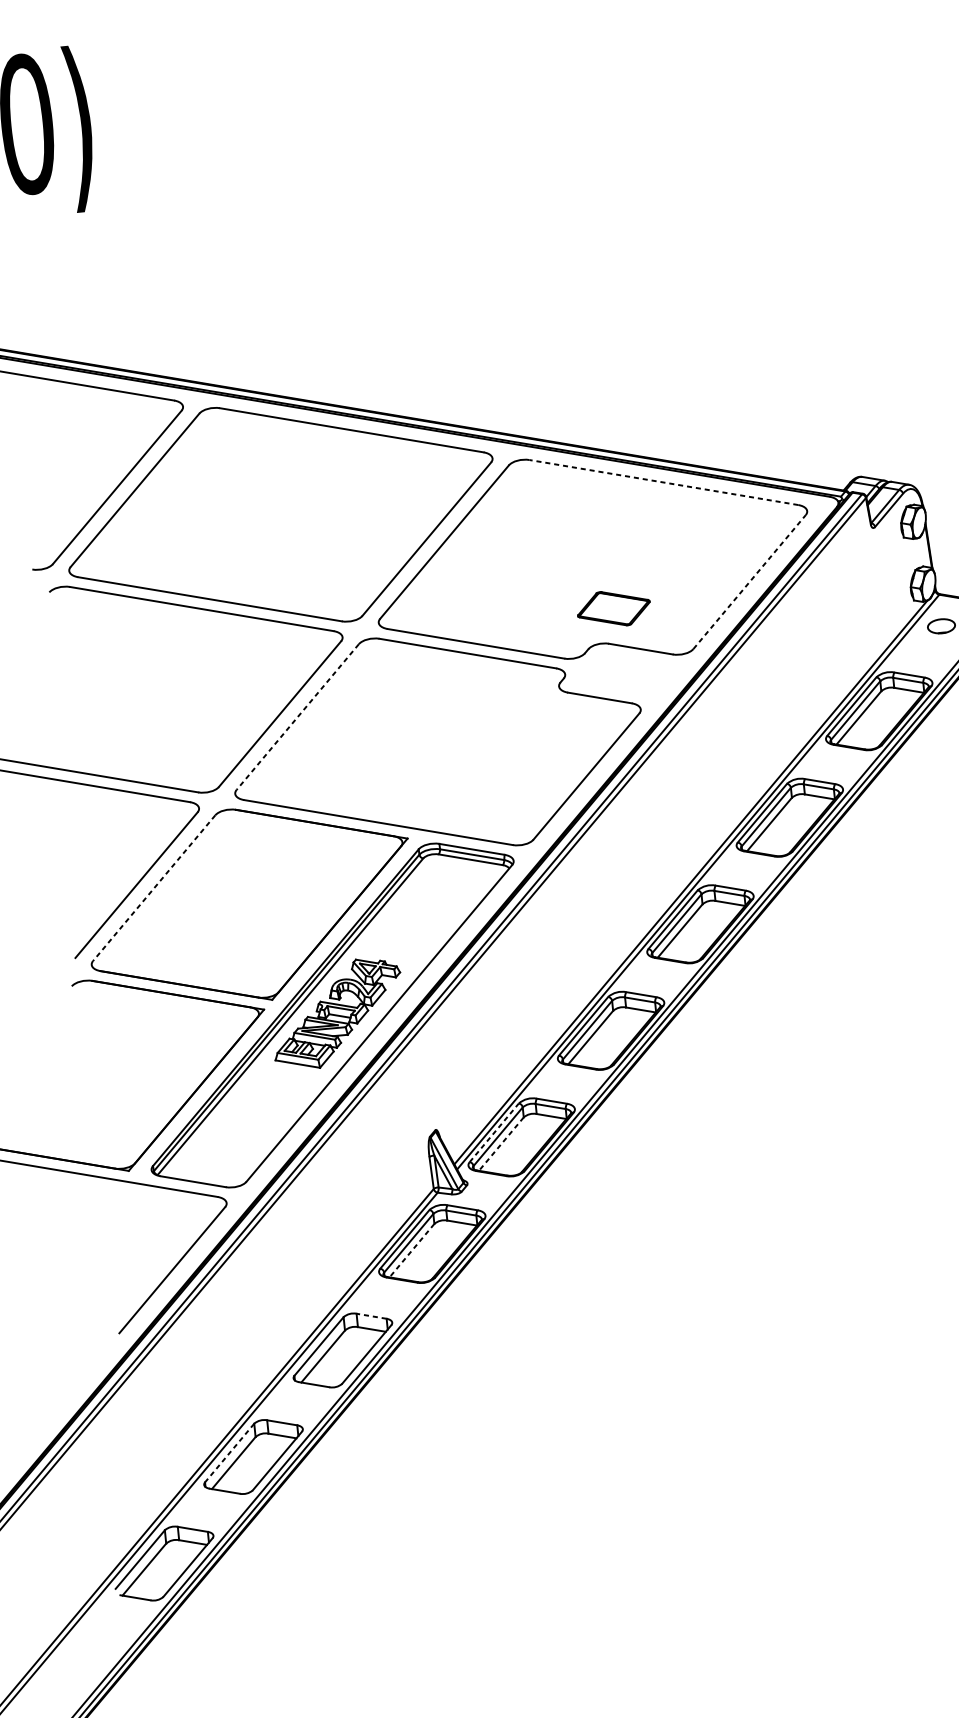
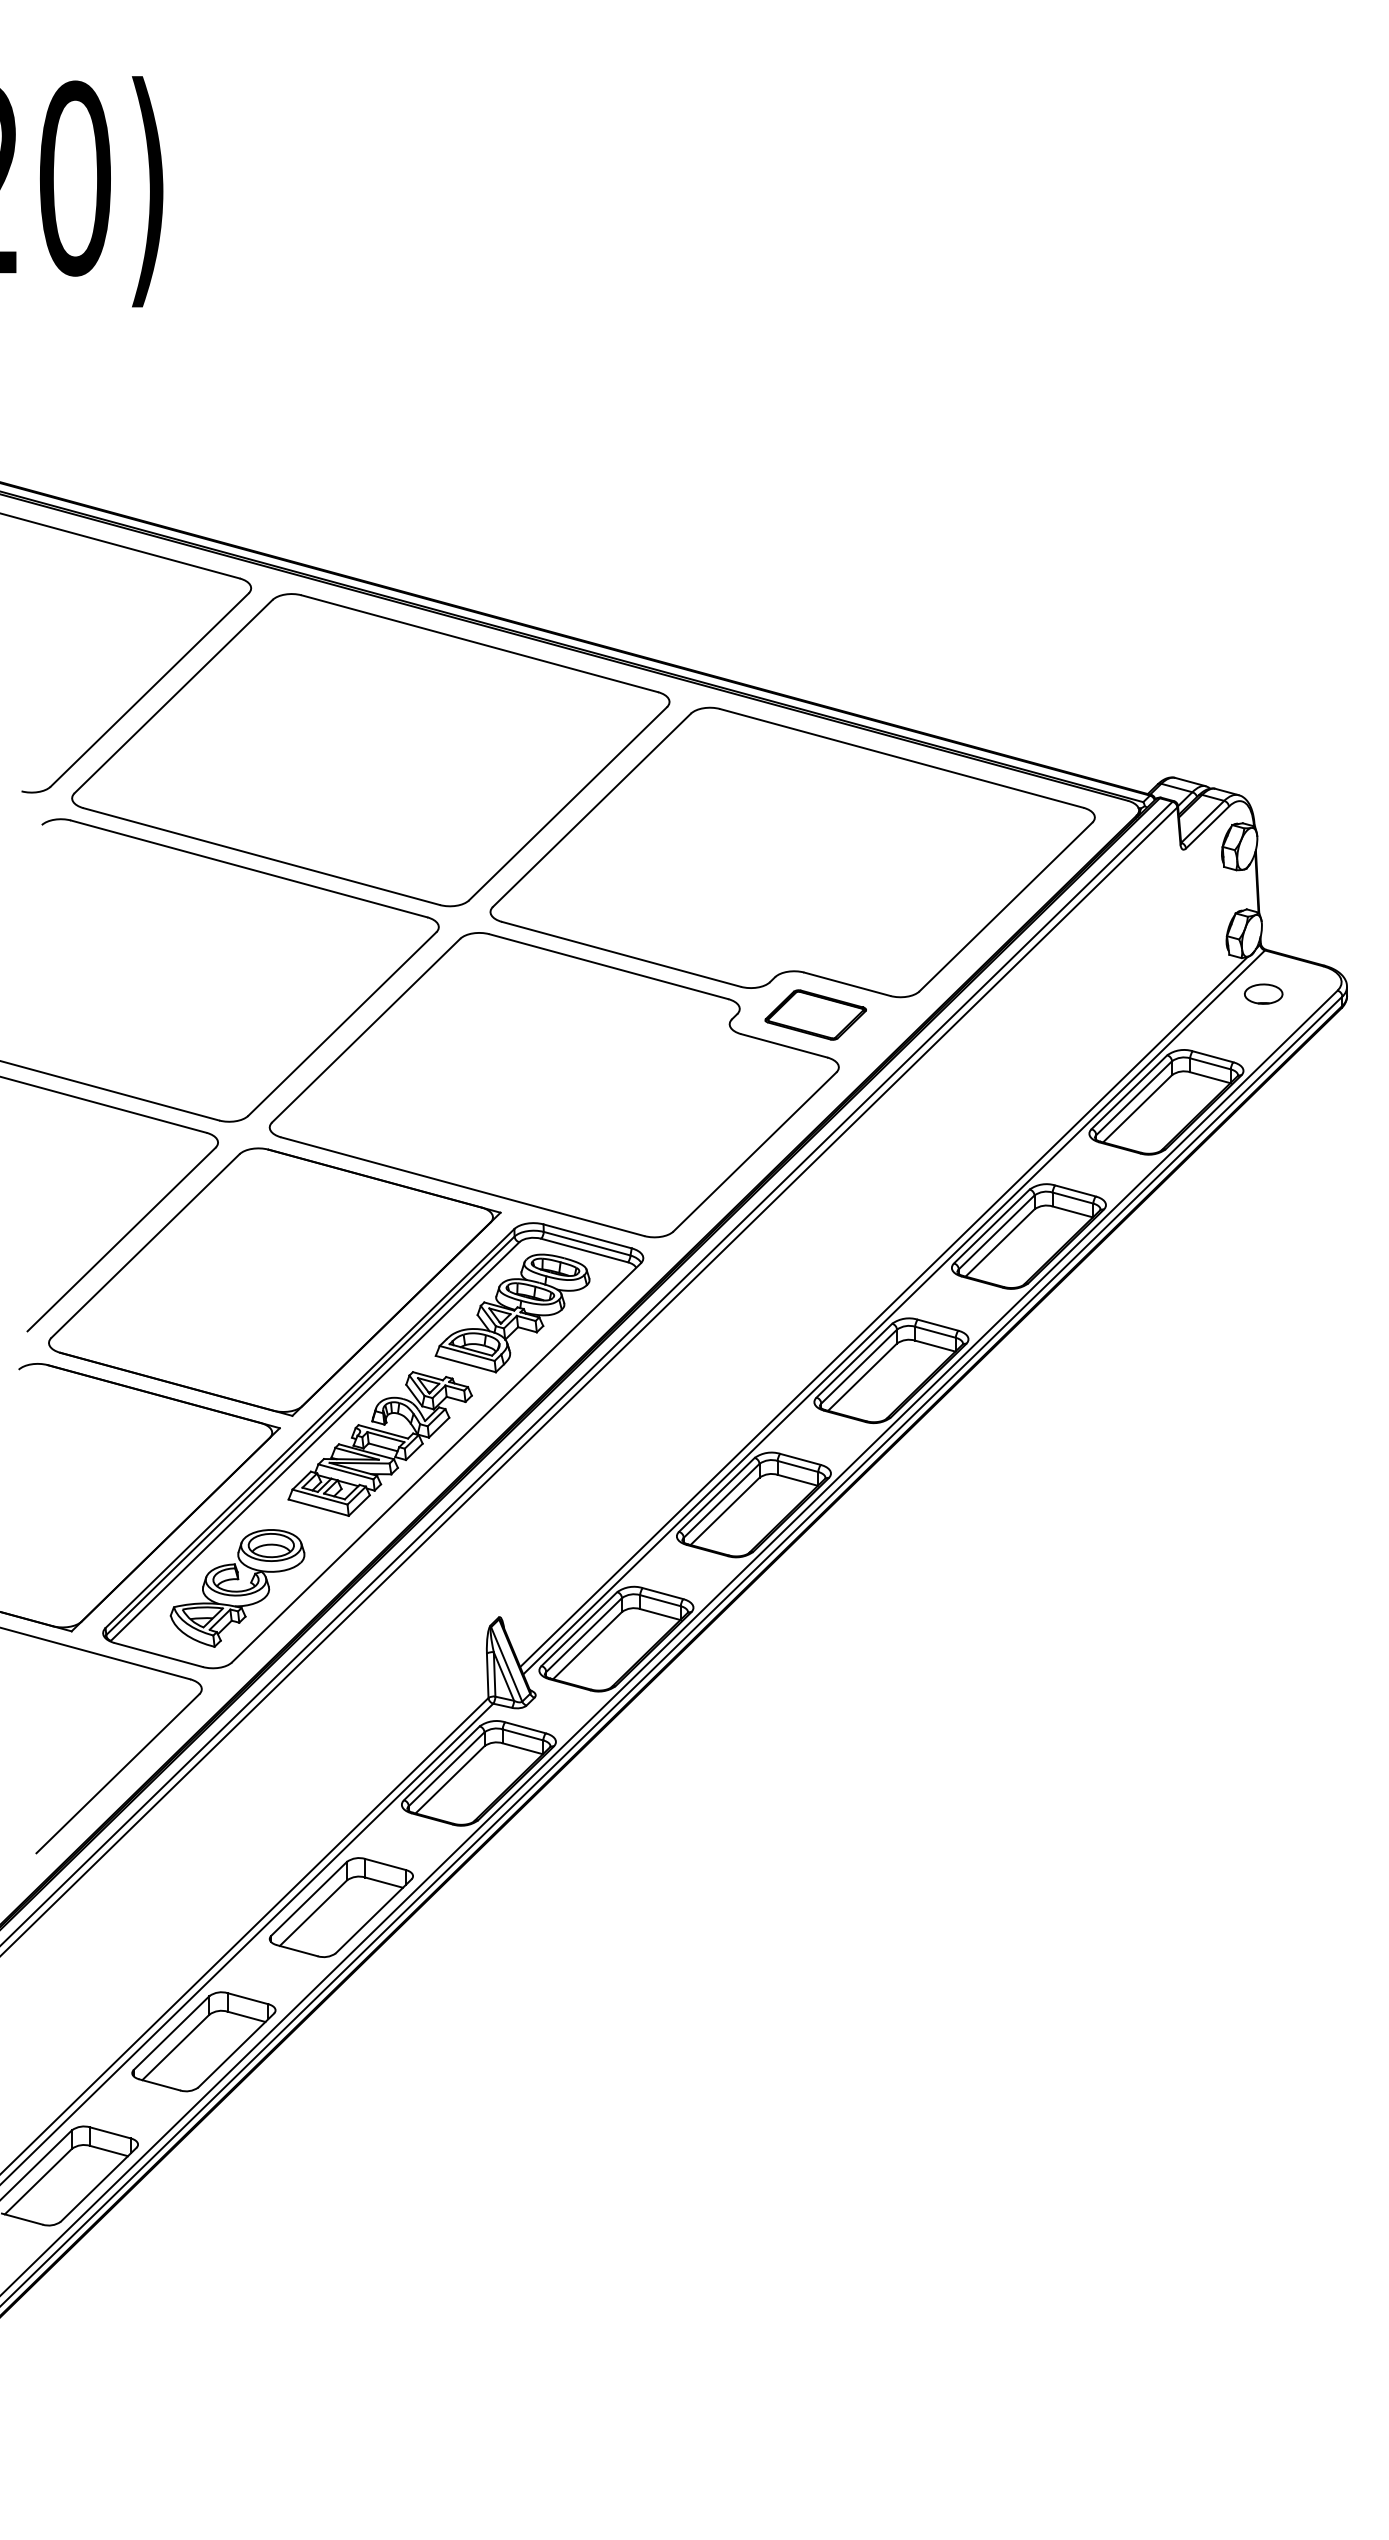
line: (663, 482) -> (901, 758), dashed -> solid
line: (749, 582) -> (1005, 907), dashed -> solid
part: (613, 608) -> (815, 1014), moved
line: (297, 717) -> (365, 1030), dashed -> solid
line: (154, 888) -> (145, 1246), dashed -> solid
part: (423, 910) -> (512, 1313), added
part: (245, 1128) -> (237, 1588), added
line: (494, 1133) -> (579, 1629), dashed -> solid
line: (501, 1144) -> (587, 1645), dashed -> solid
line: (411, 1251) -> (449, 1780), dashed -> solid
line: (371, 1316) -> (385, 1864), dashed -> solid
line: (229, 1453) -> (171, 2033), dashed -> solid

